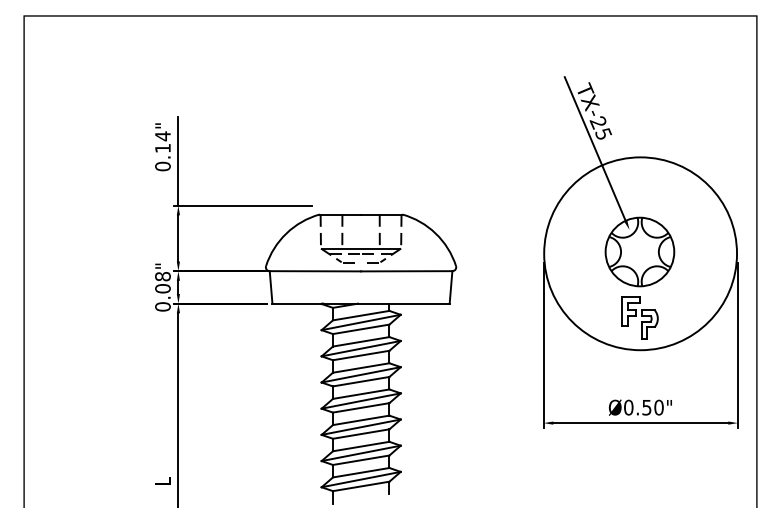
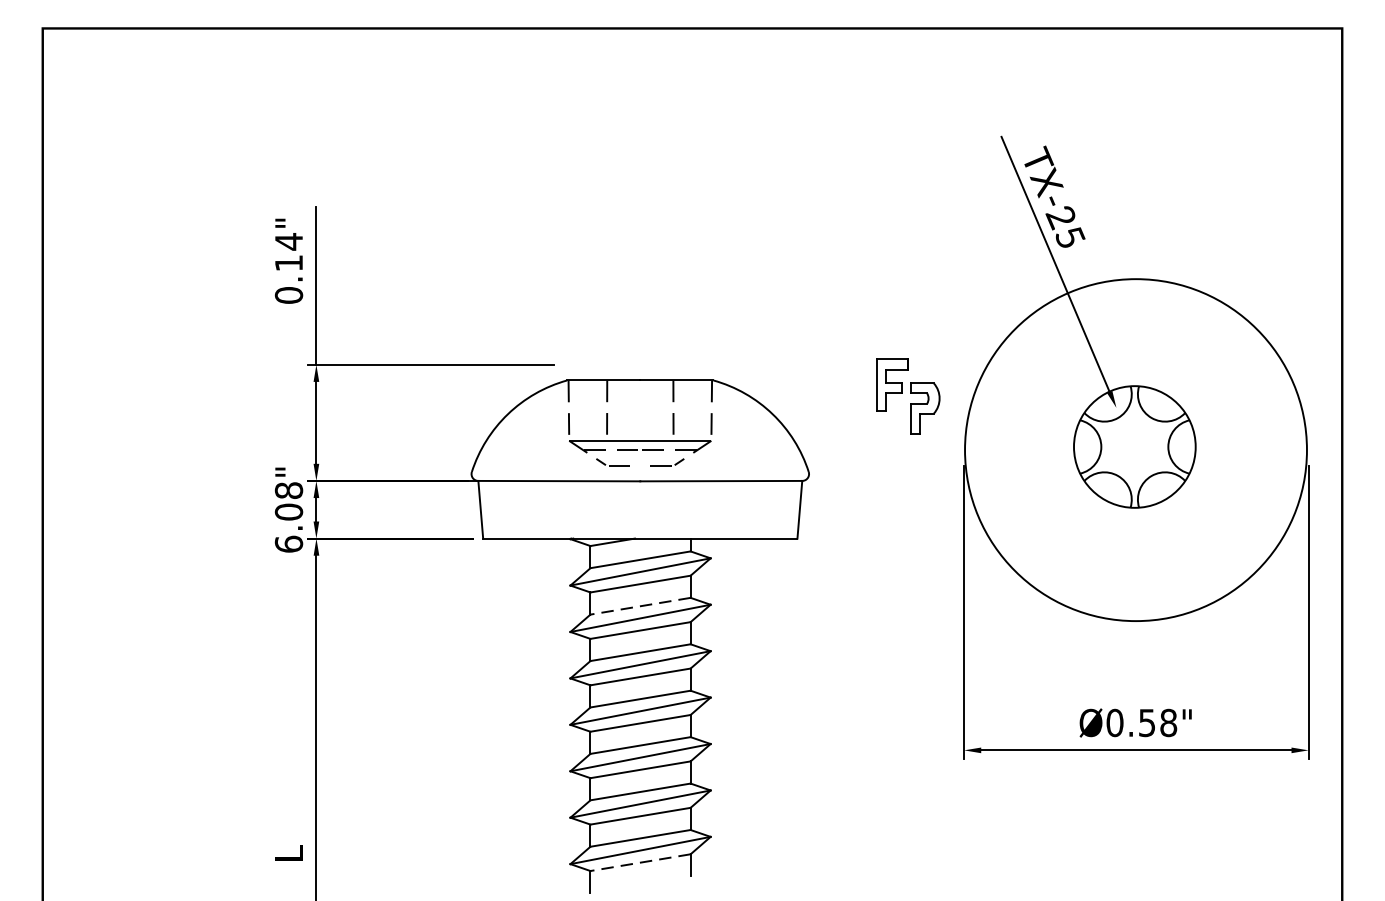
text: (162, 306) -> (288, 543), 0.08" -> 6.08"
part: (639, 317) -> (907, 396), moved
line: (361, 341) -> (641, 605), solid -> dashed
text: (658, 407) -> (1167, 722), Ø0.50" -> Ø0.58"
line: (361, 486) -> (641, 862), solid -> dashed

